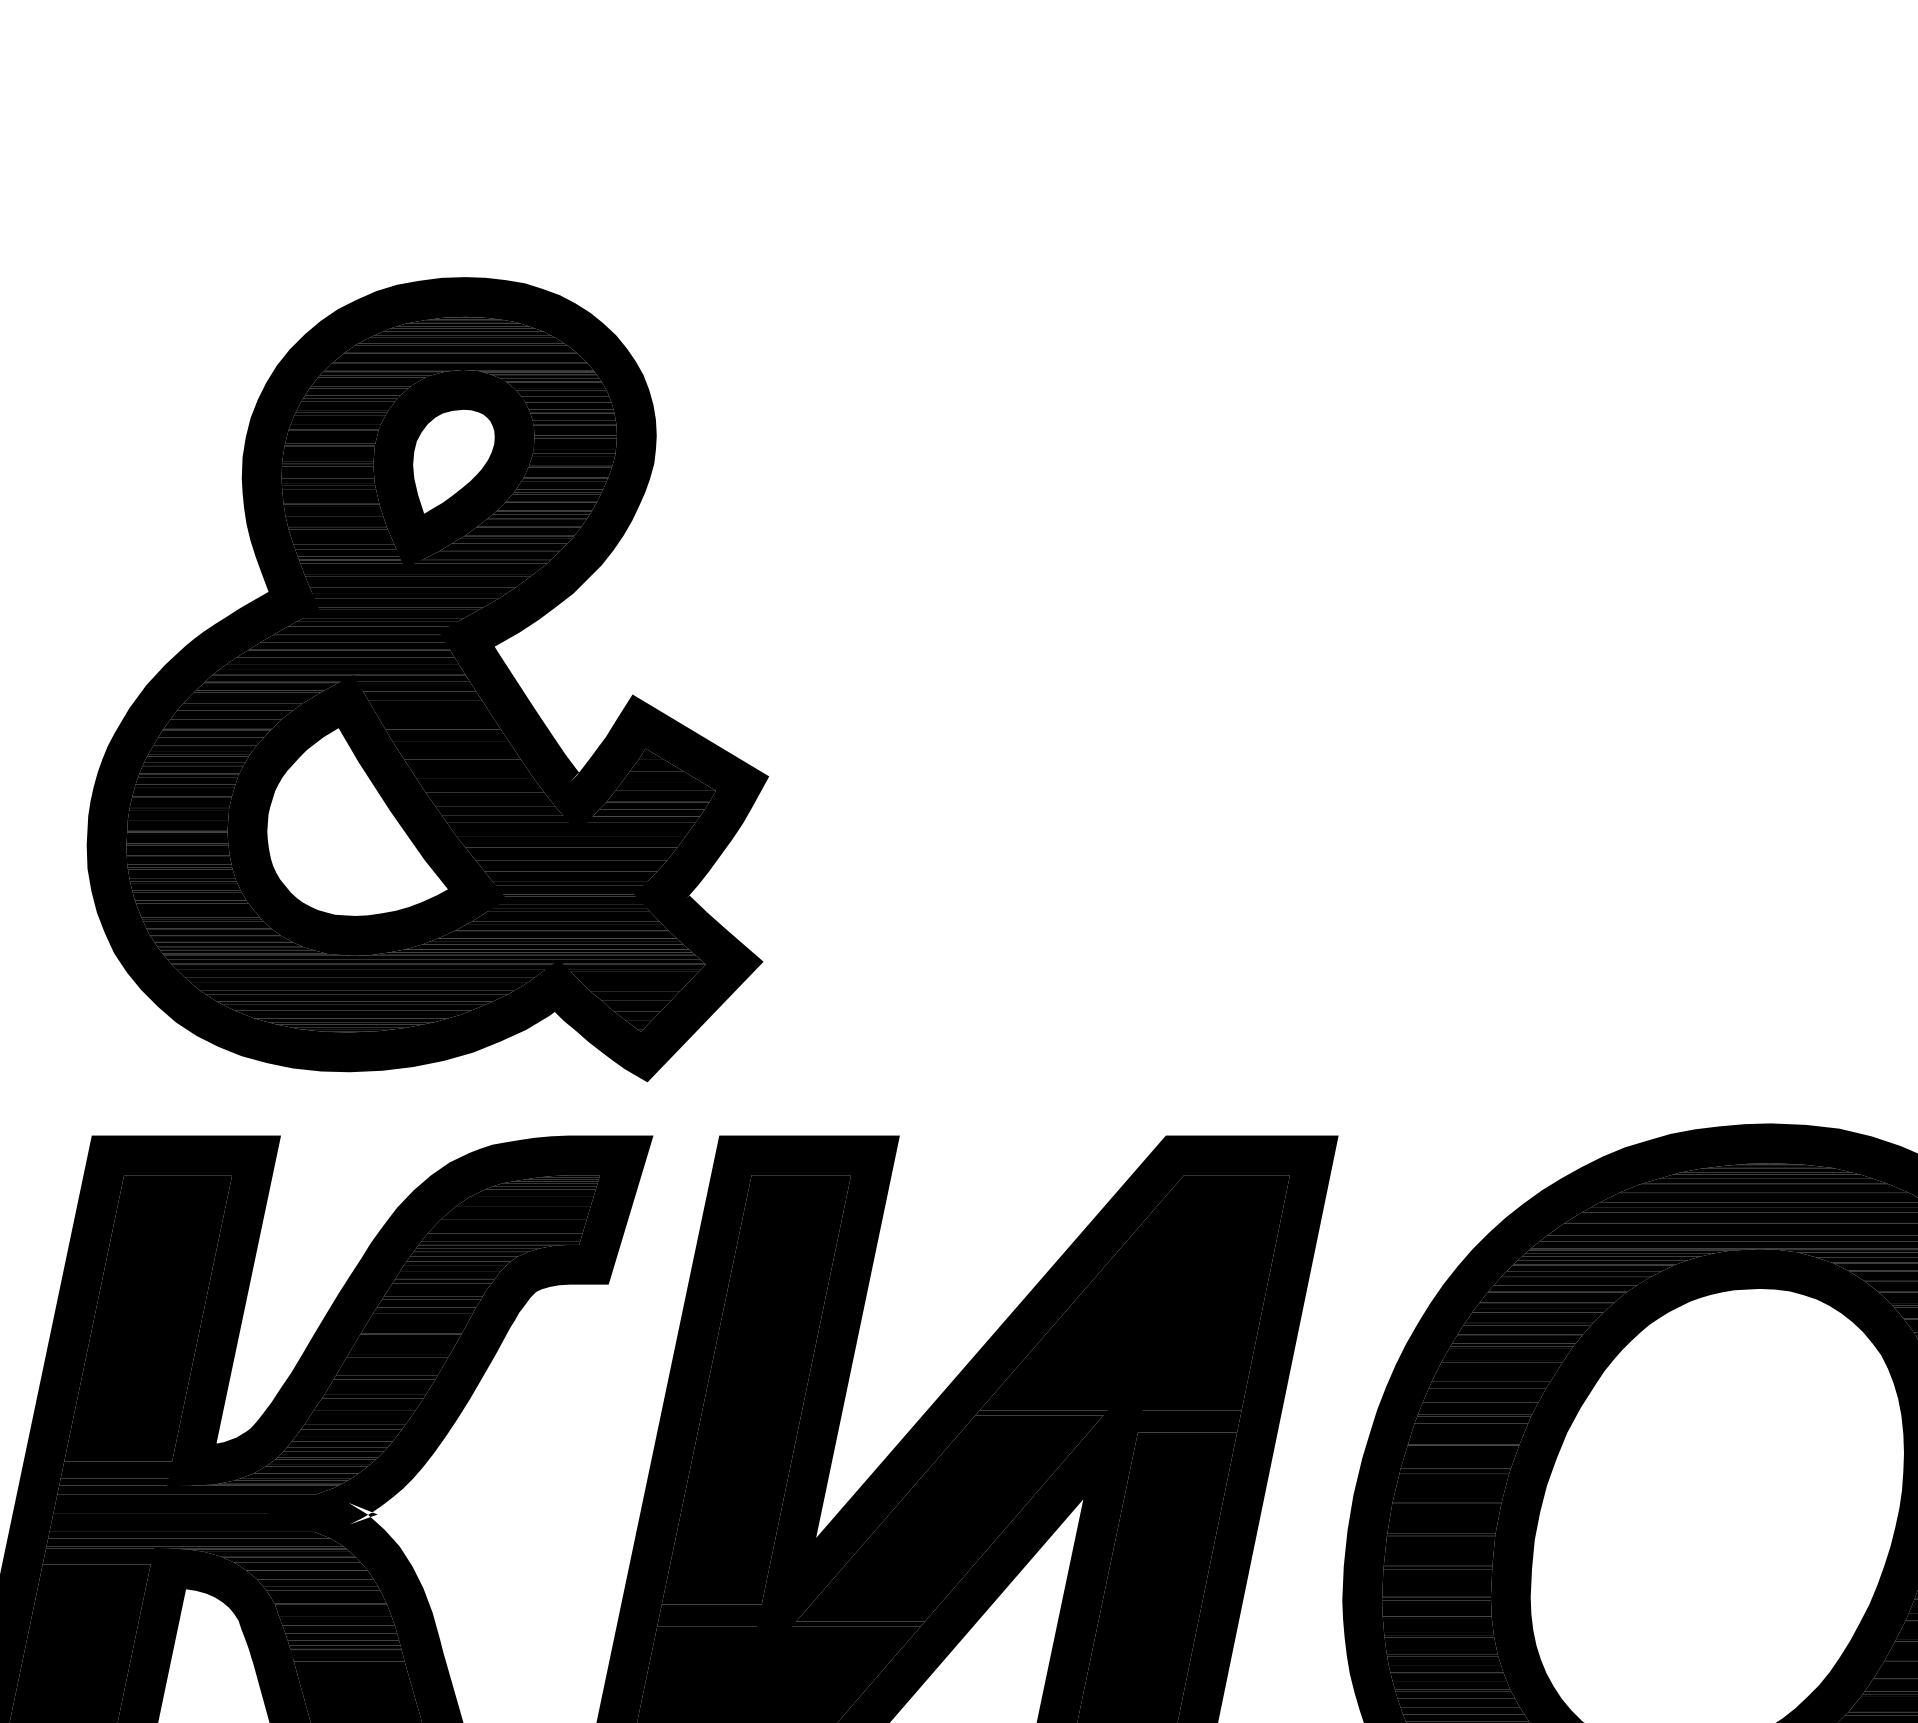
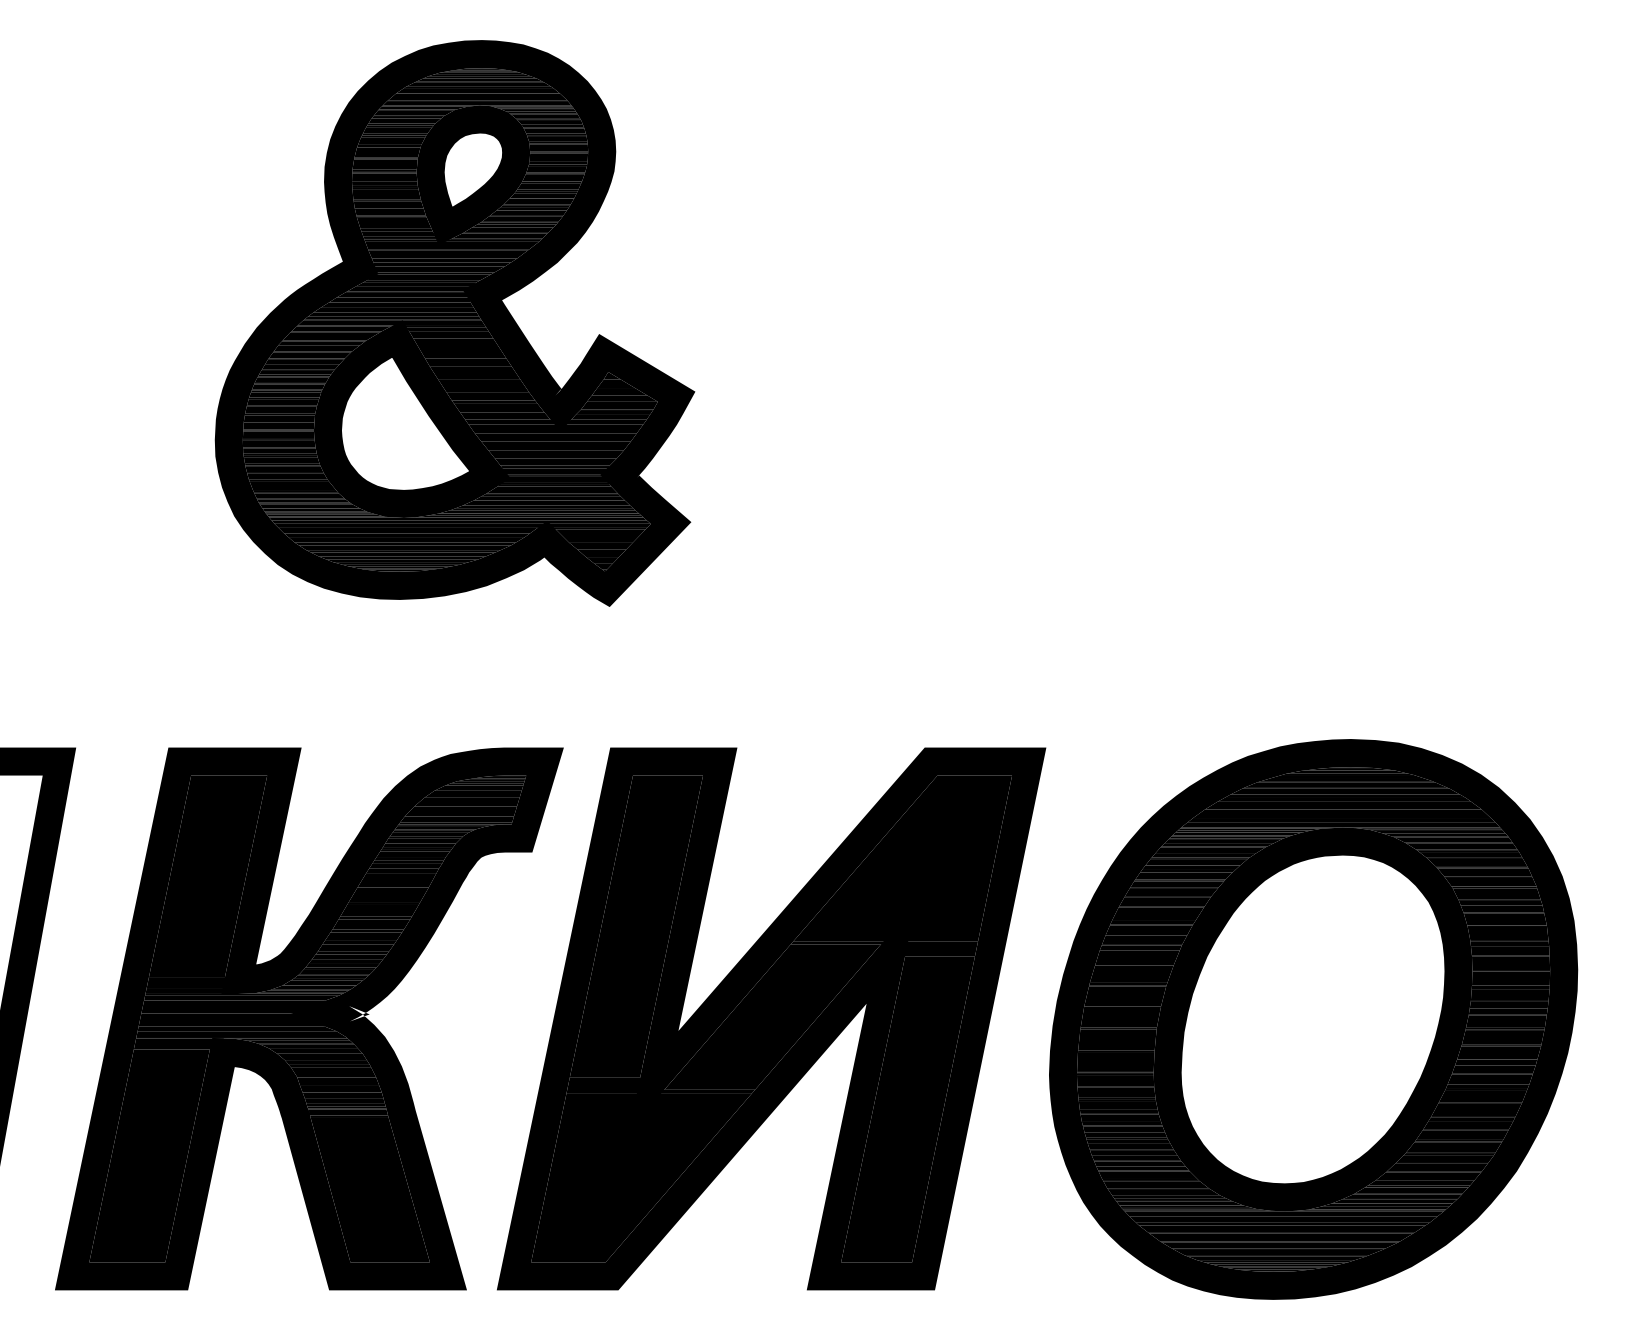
part: (427, 679) -> (454, 323), moved

